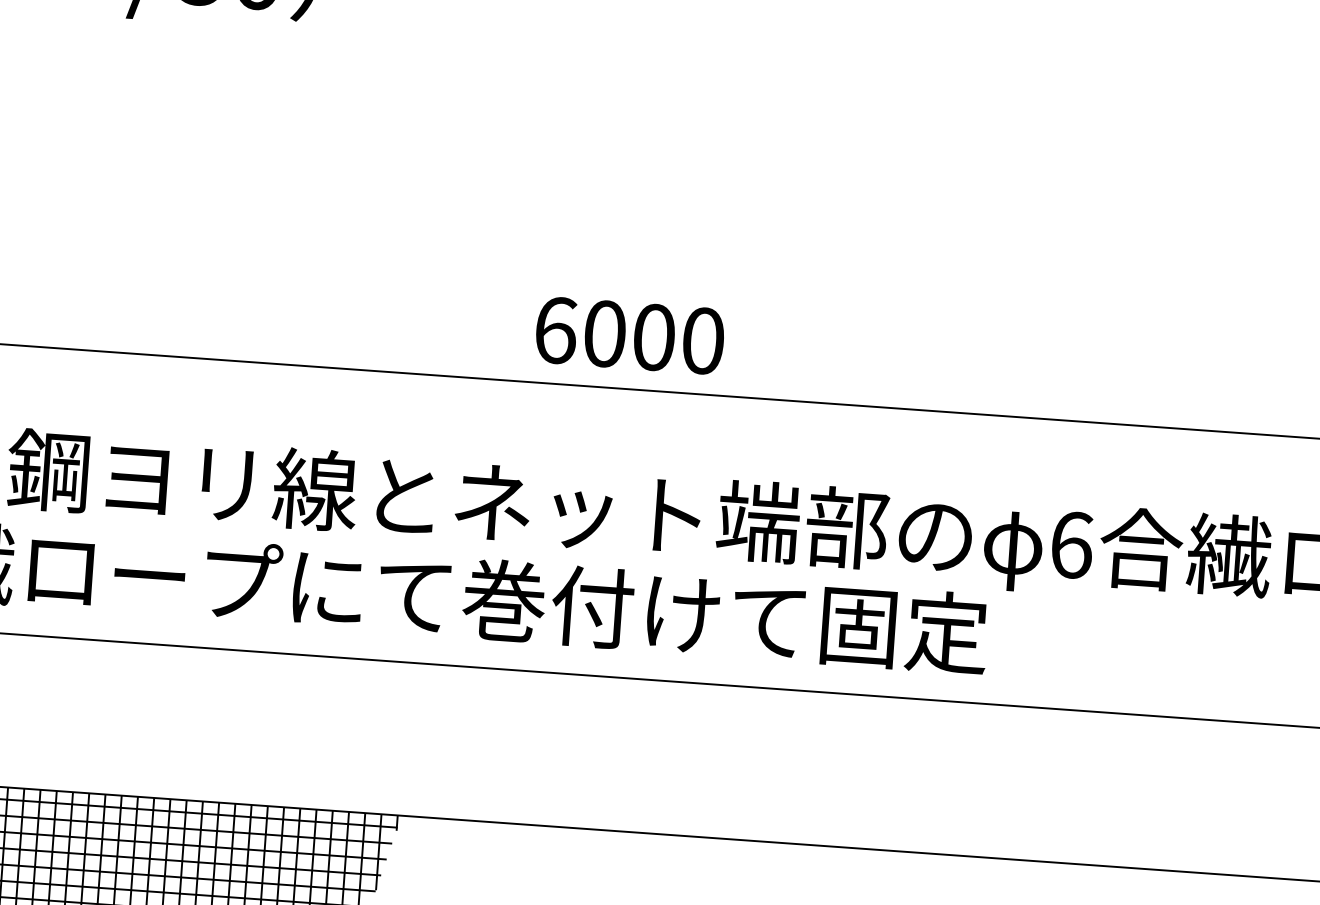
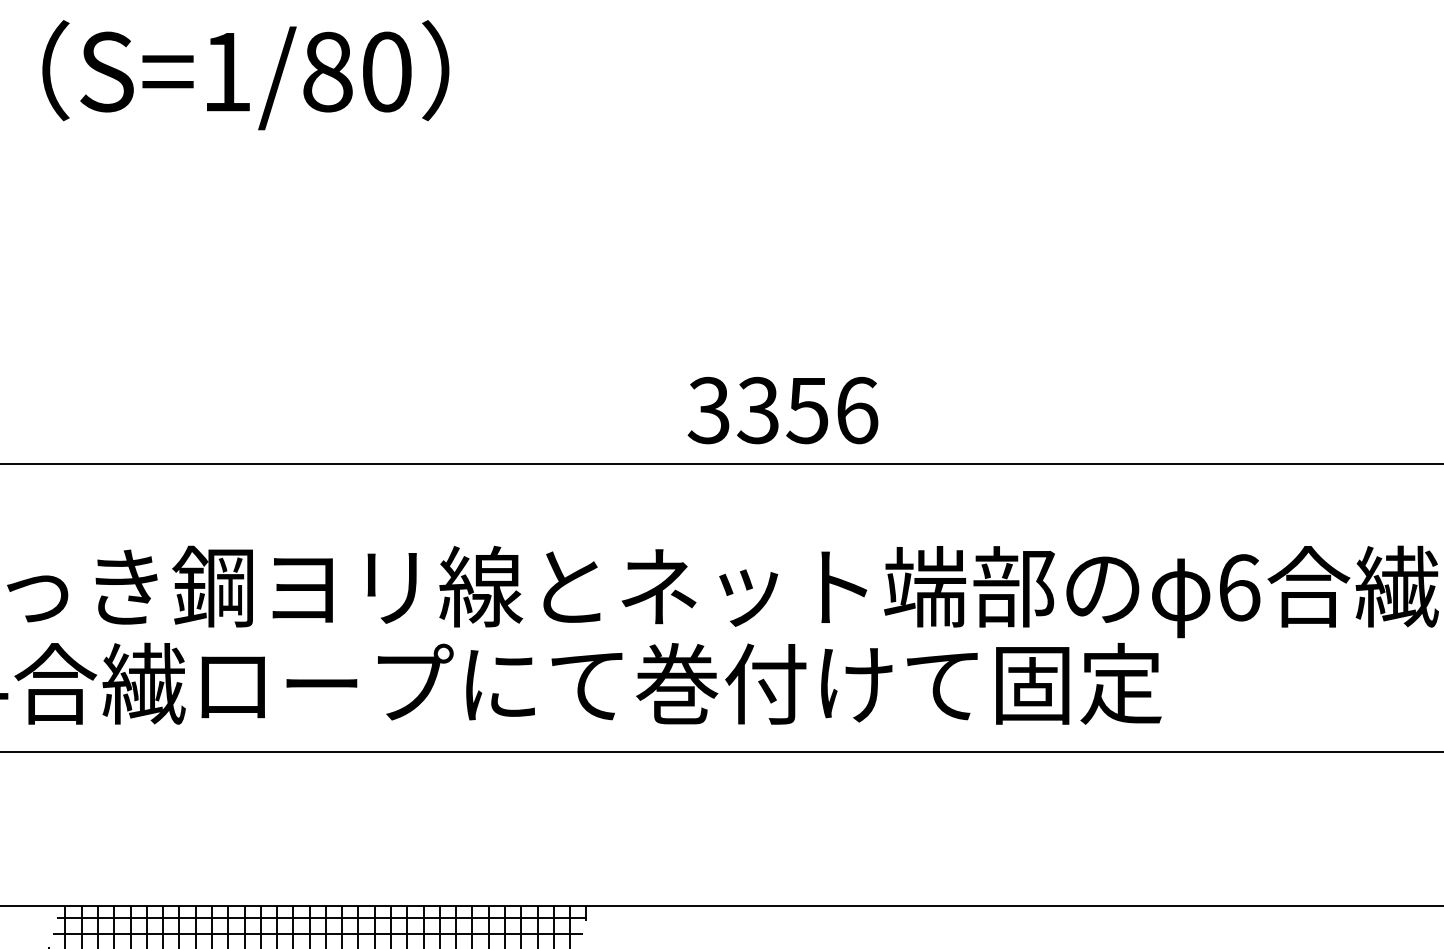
text: (628, 335) -> (782, 410), 6000 -> 3356

